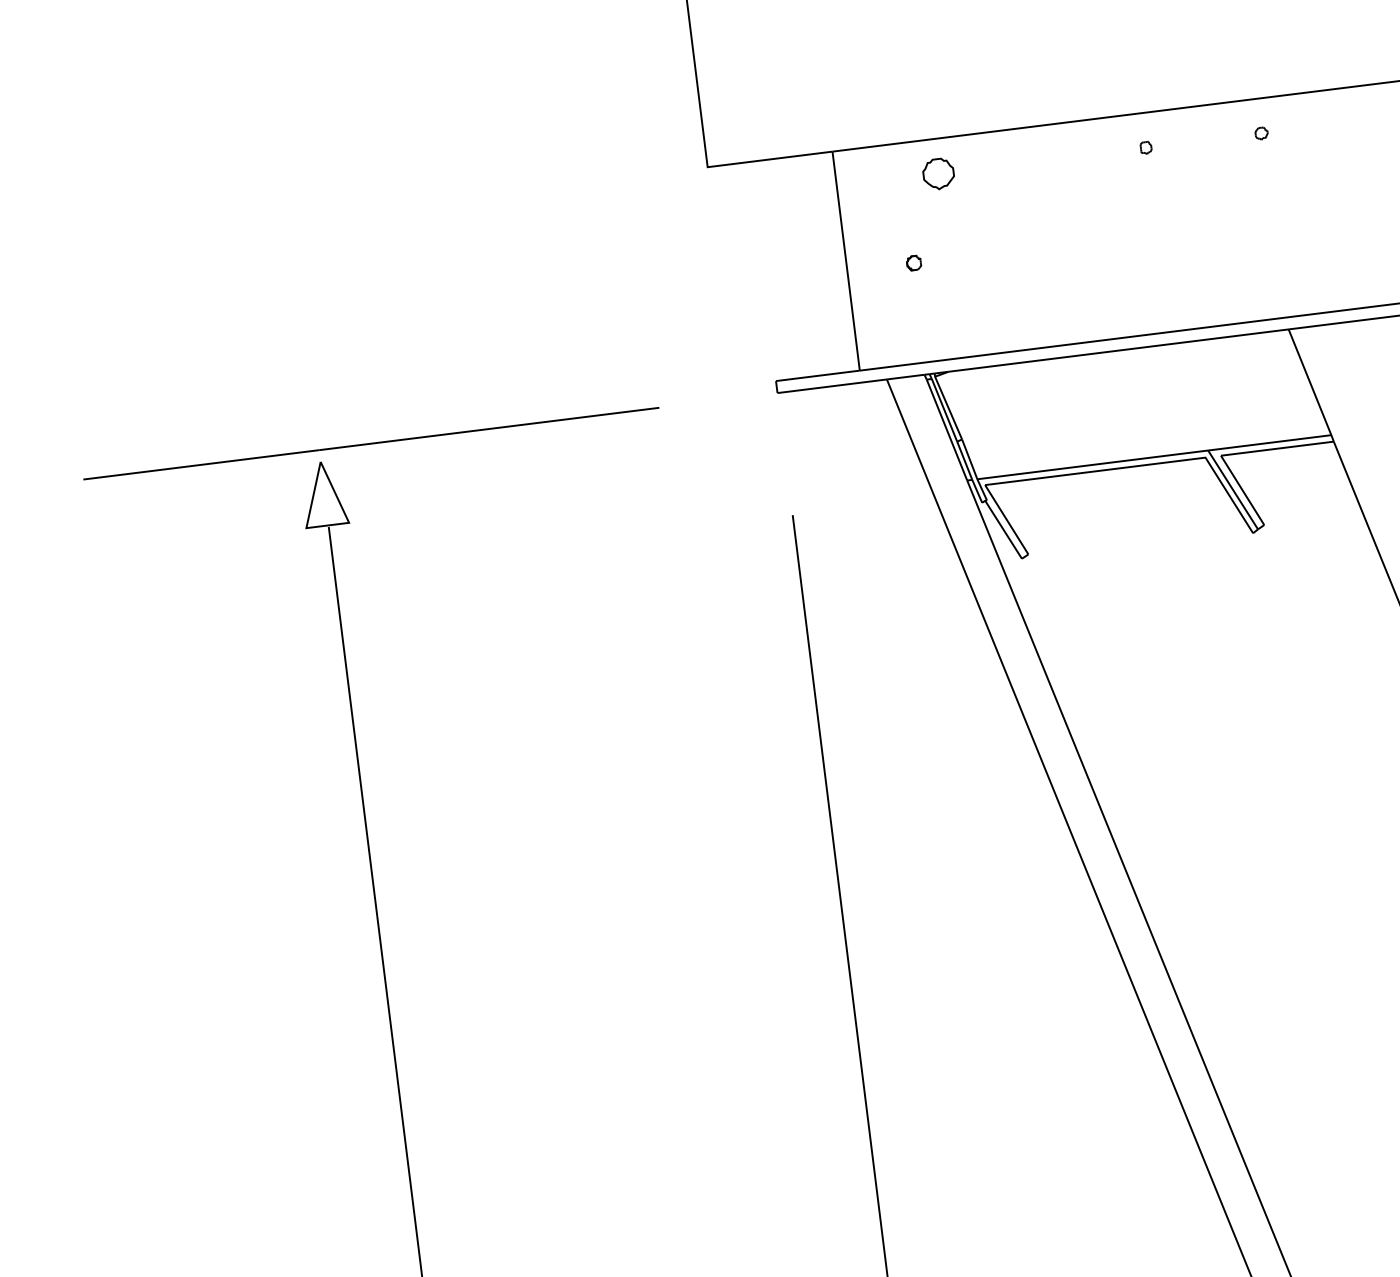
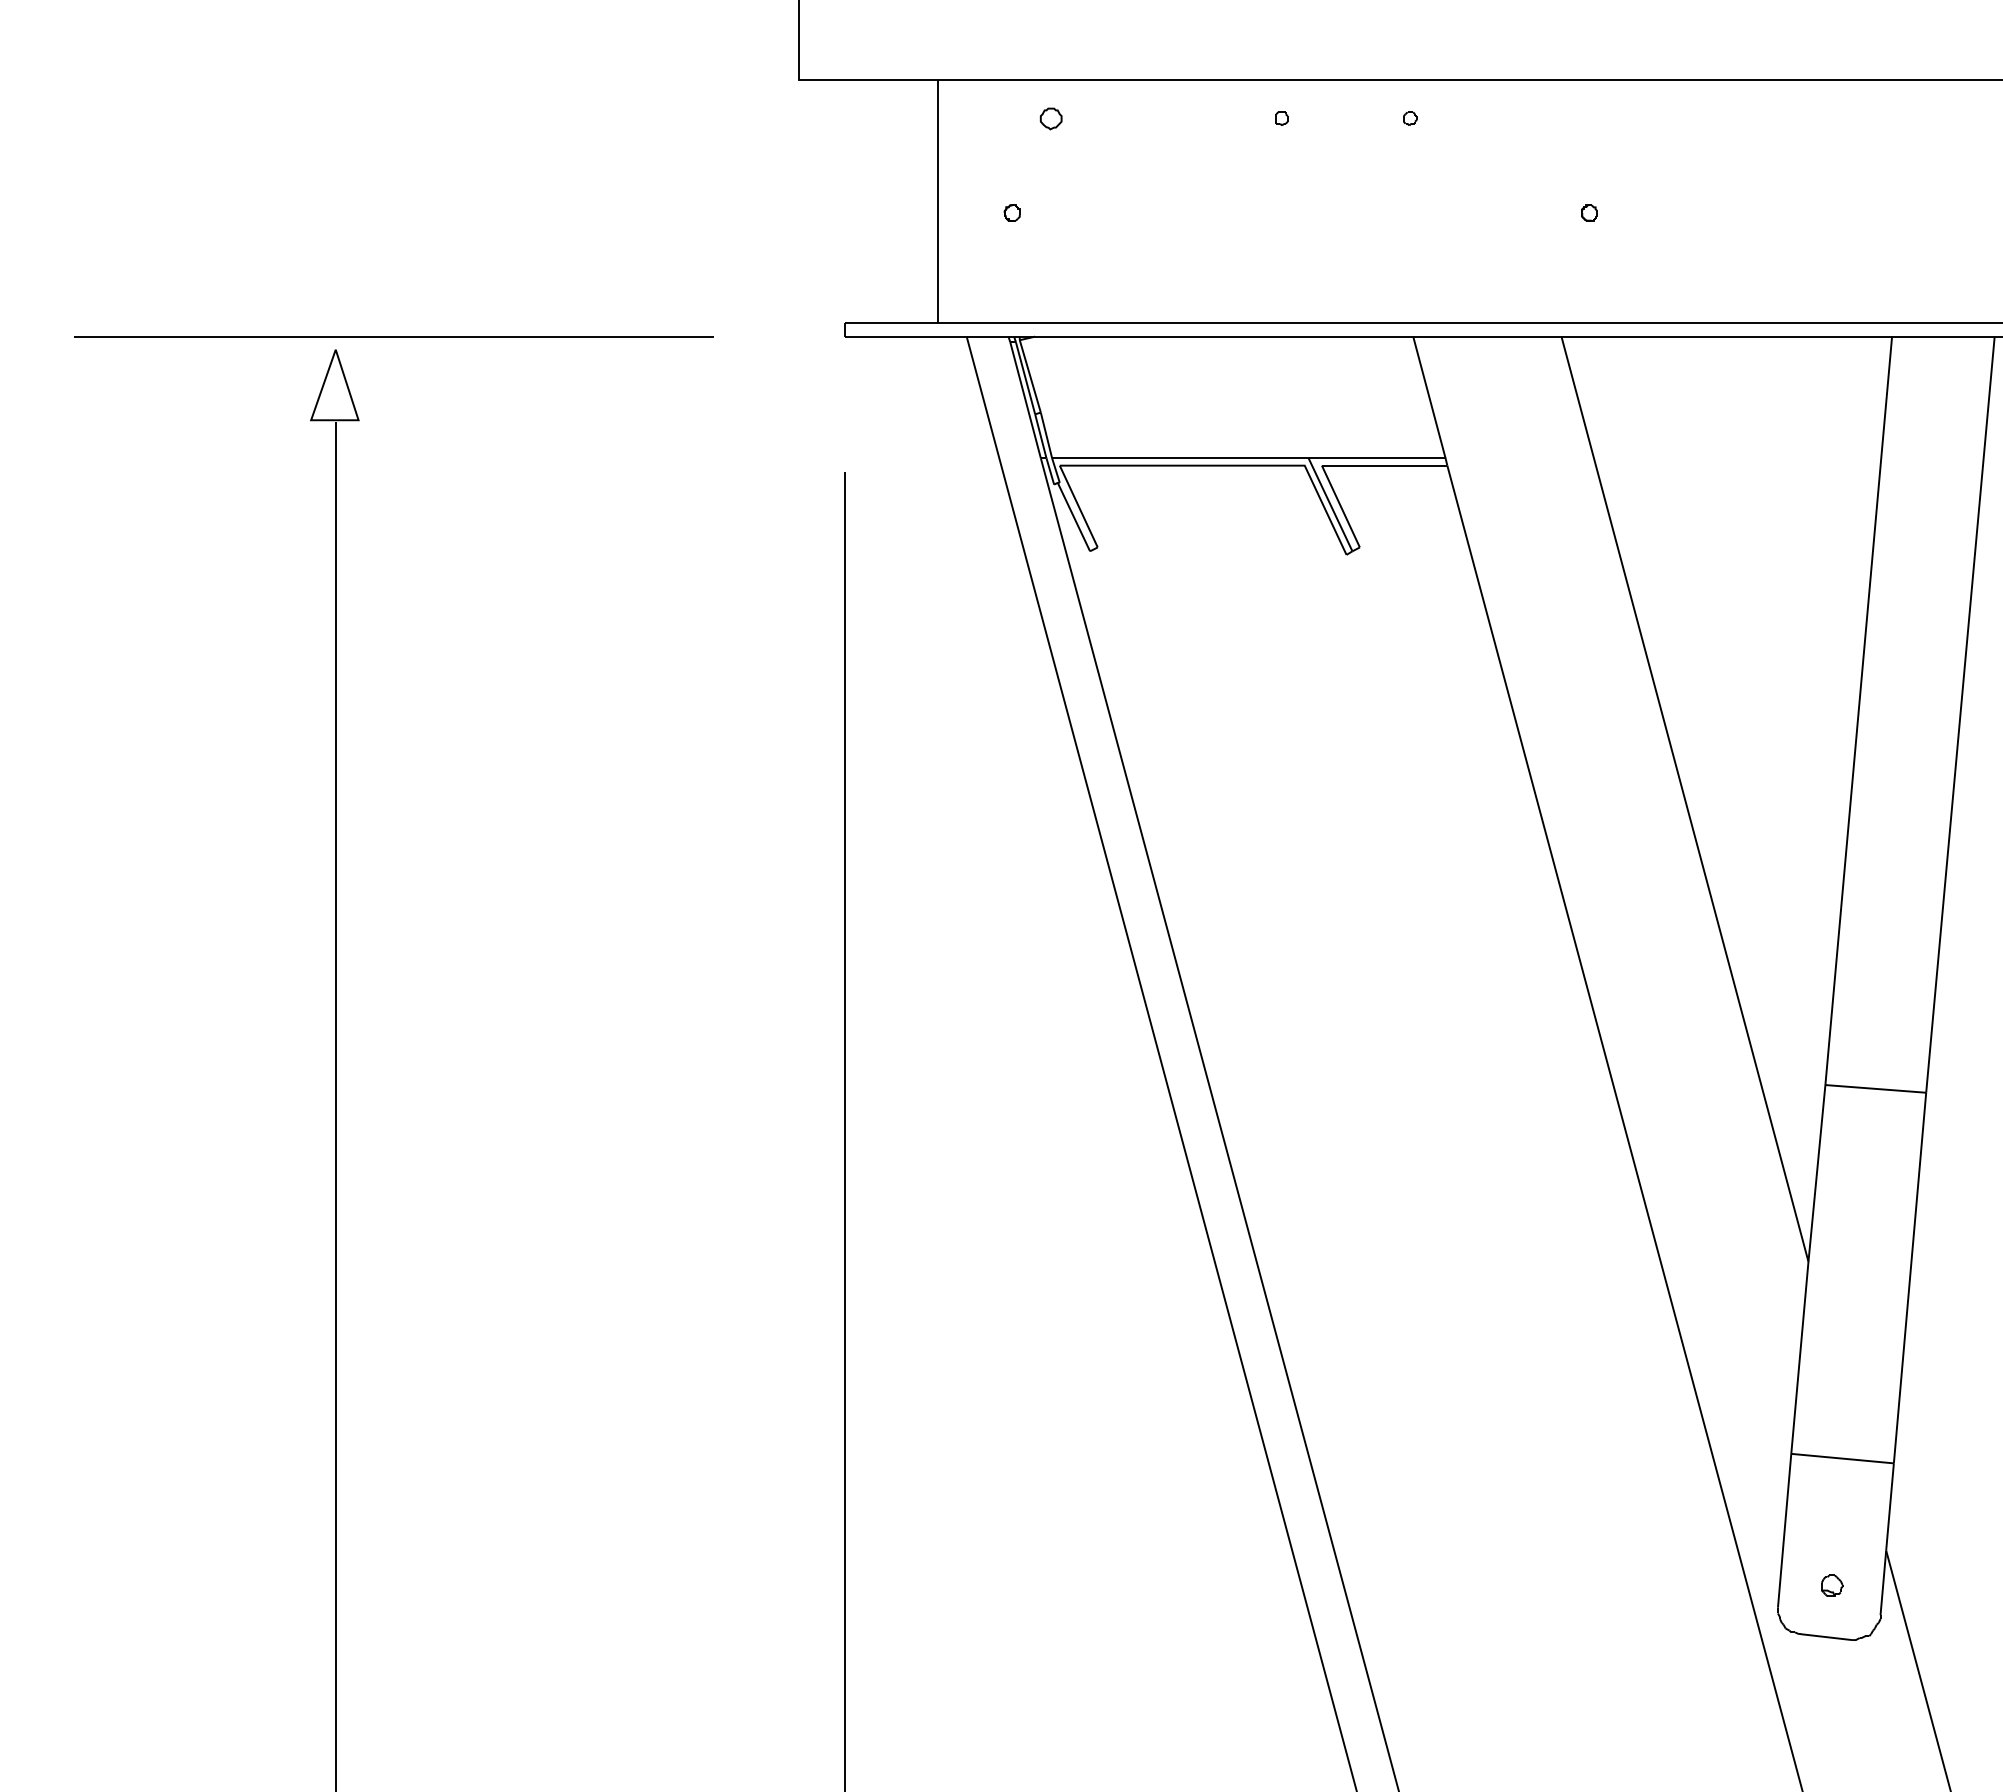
part: (937, 173) -> (1050, 118), size x0.62

